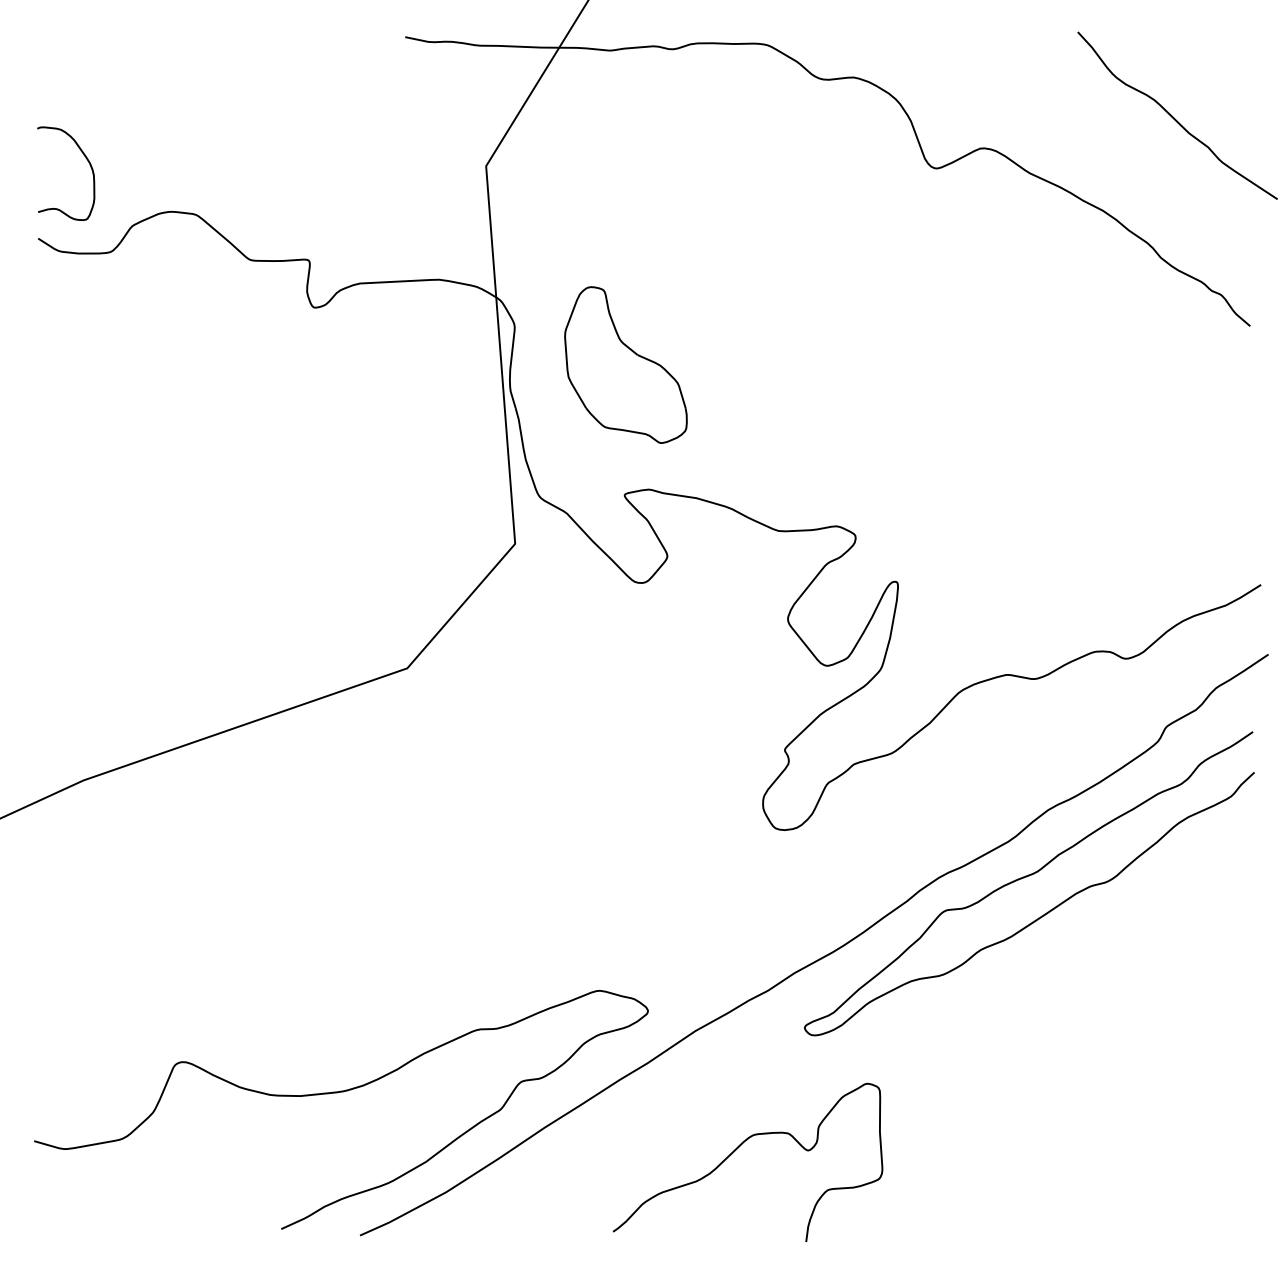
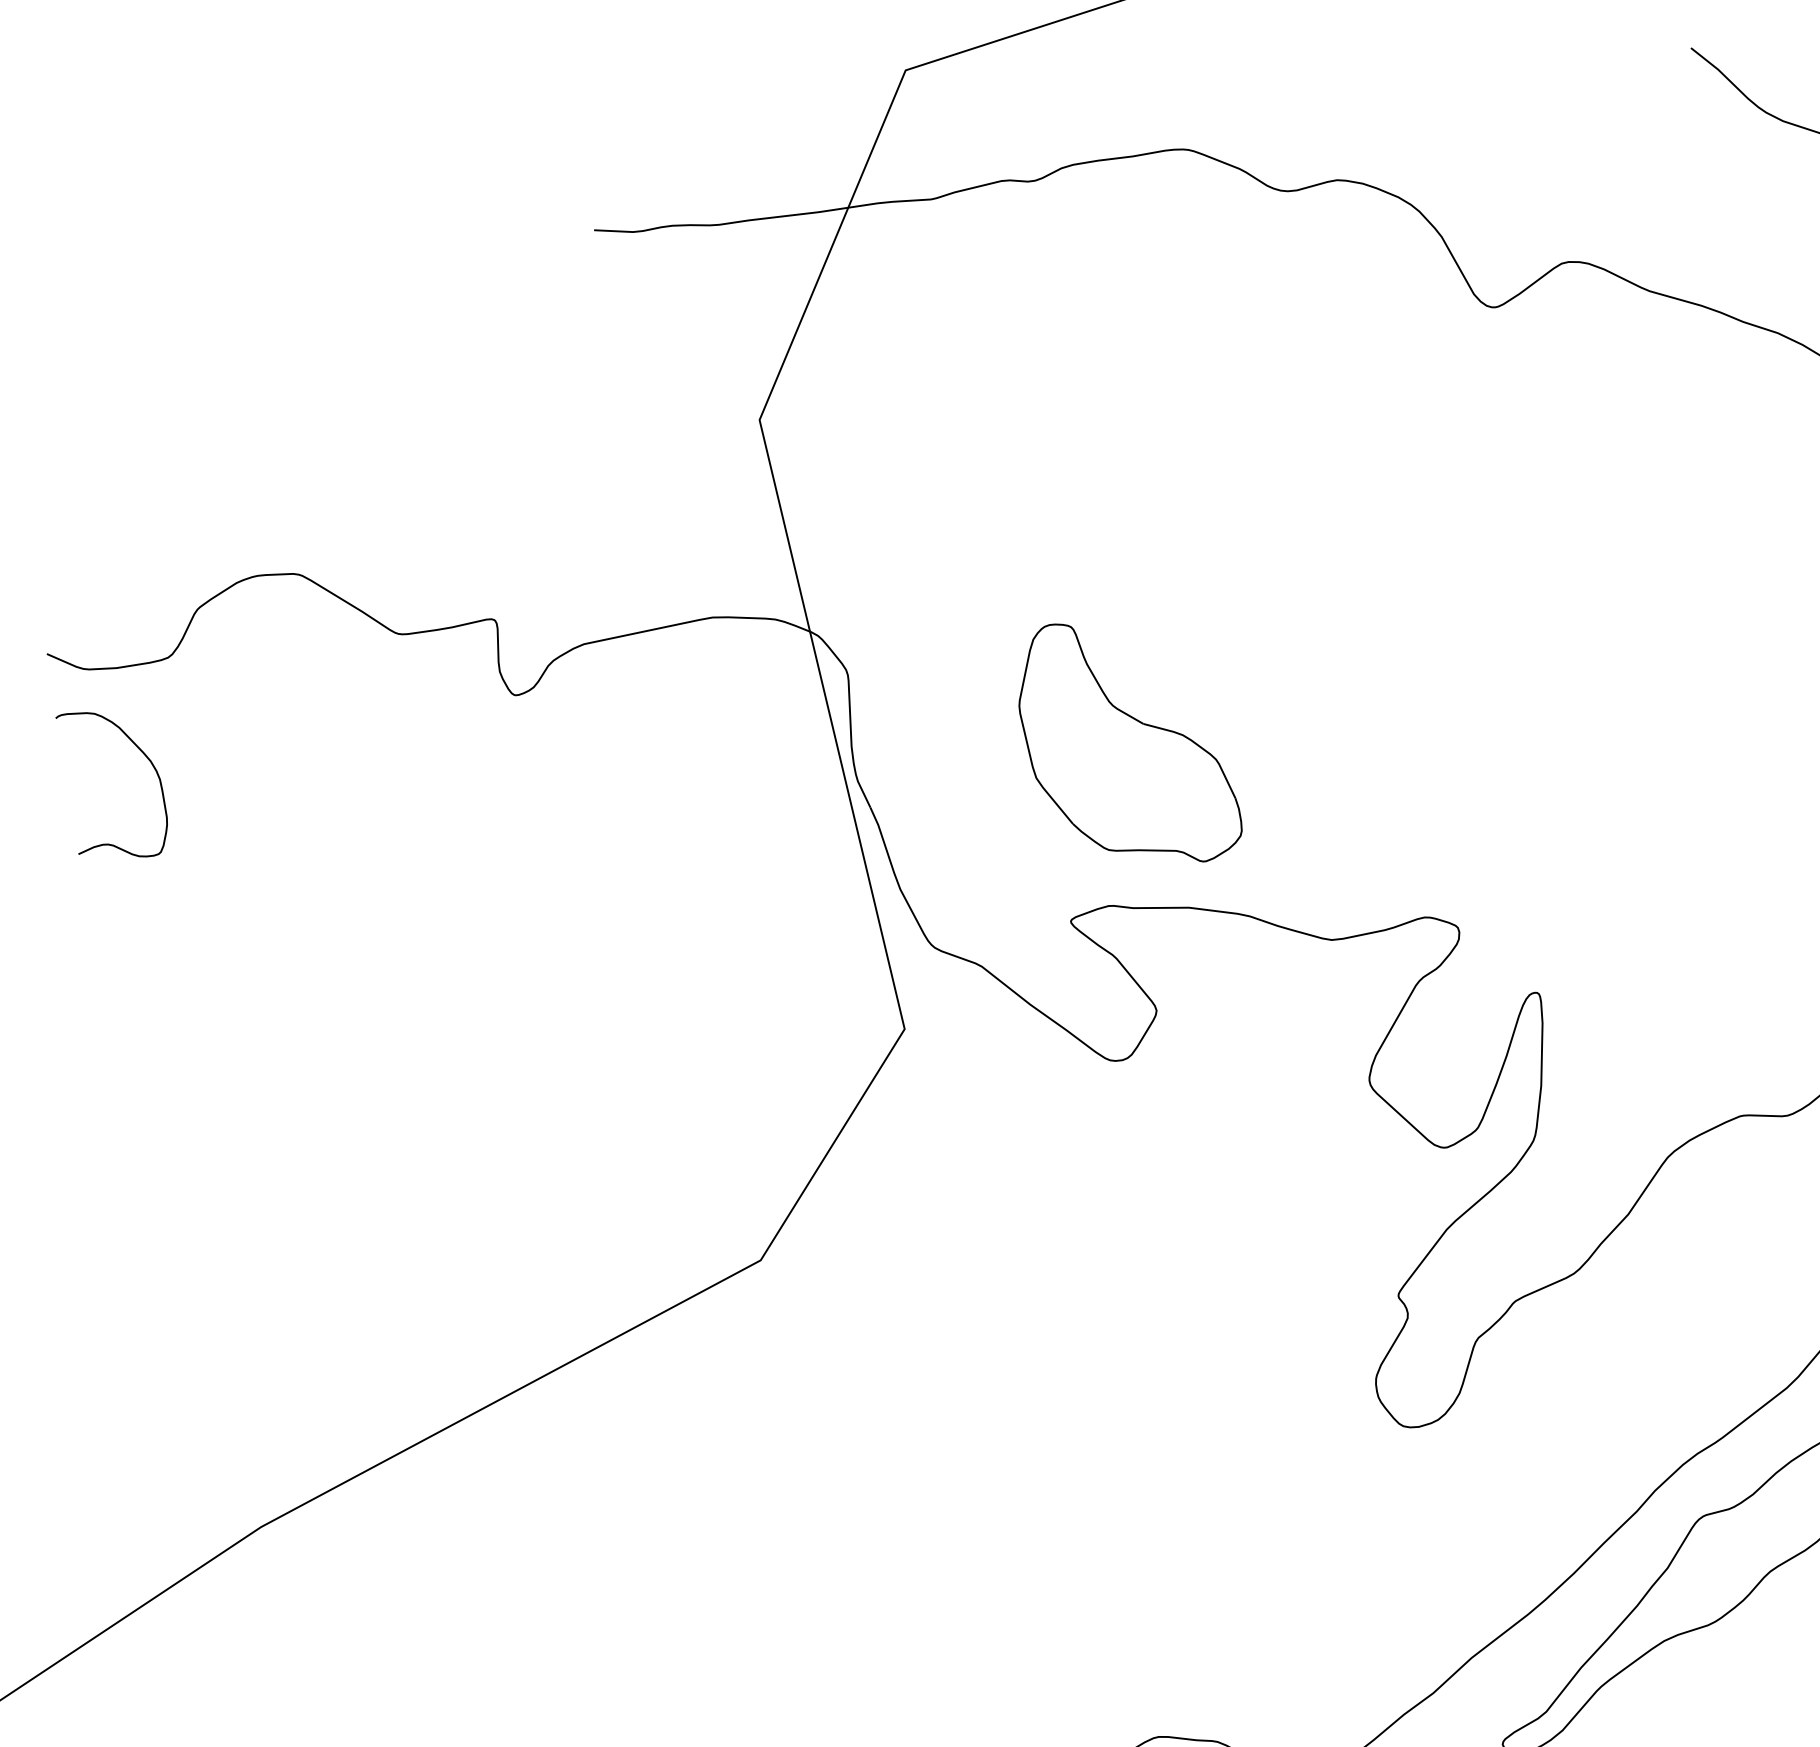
curve: (87, 161) -> (146, 758), moved
part: (625, 364) -> (1125, 742), moved

